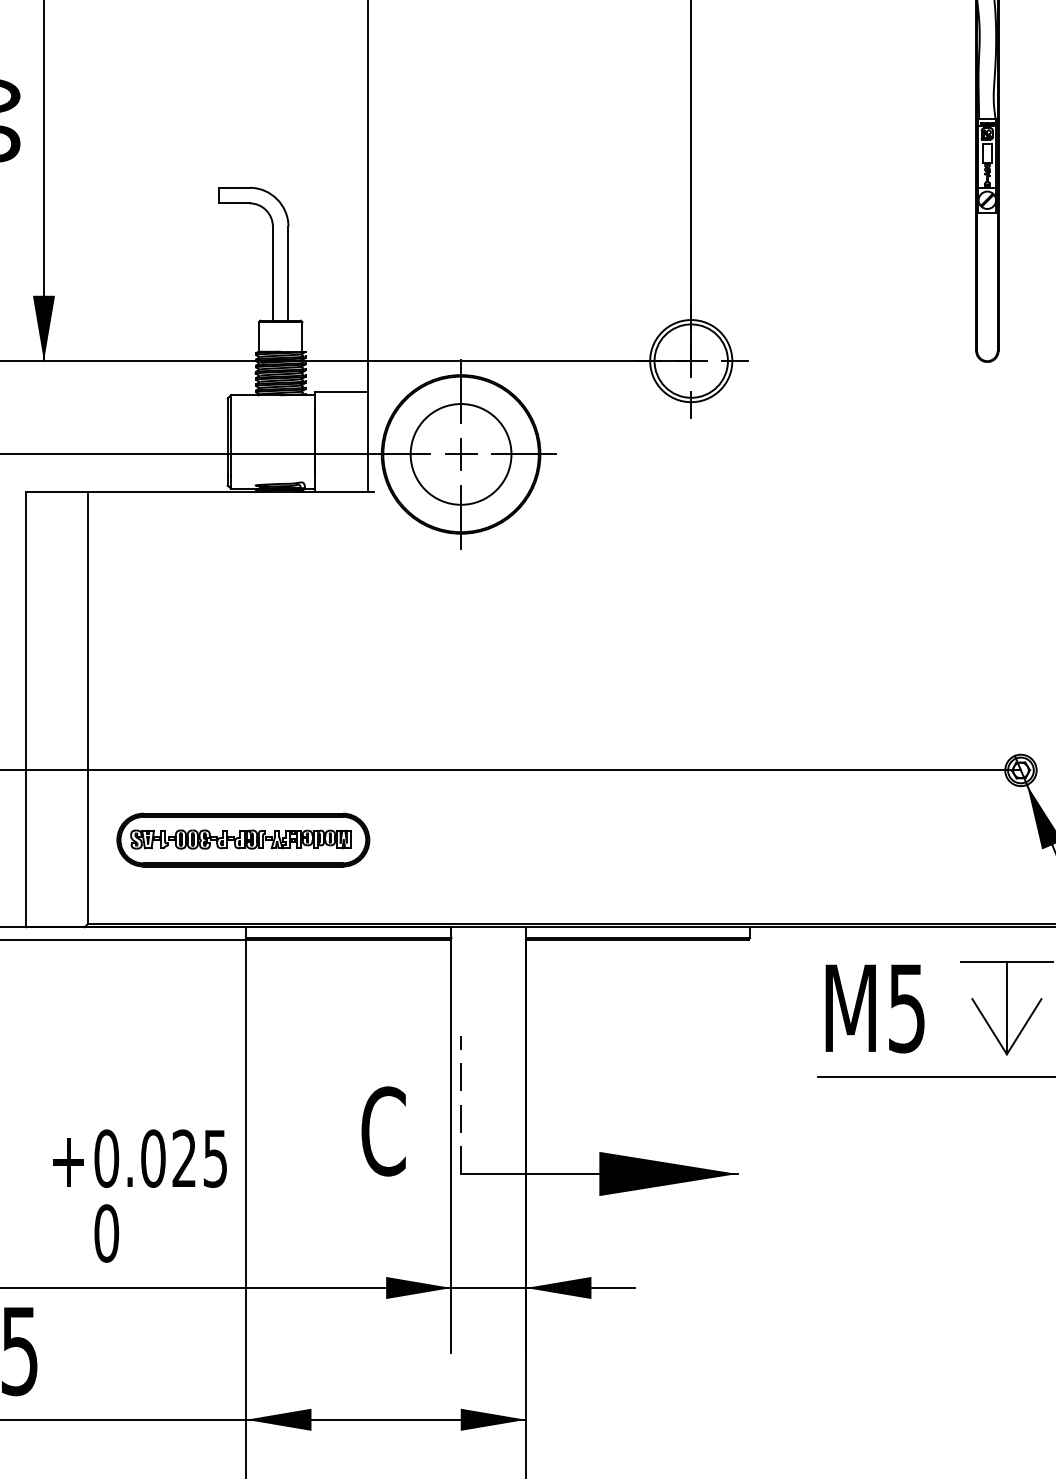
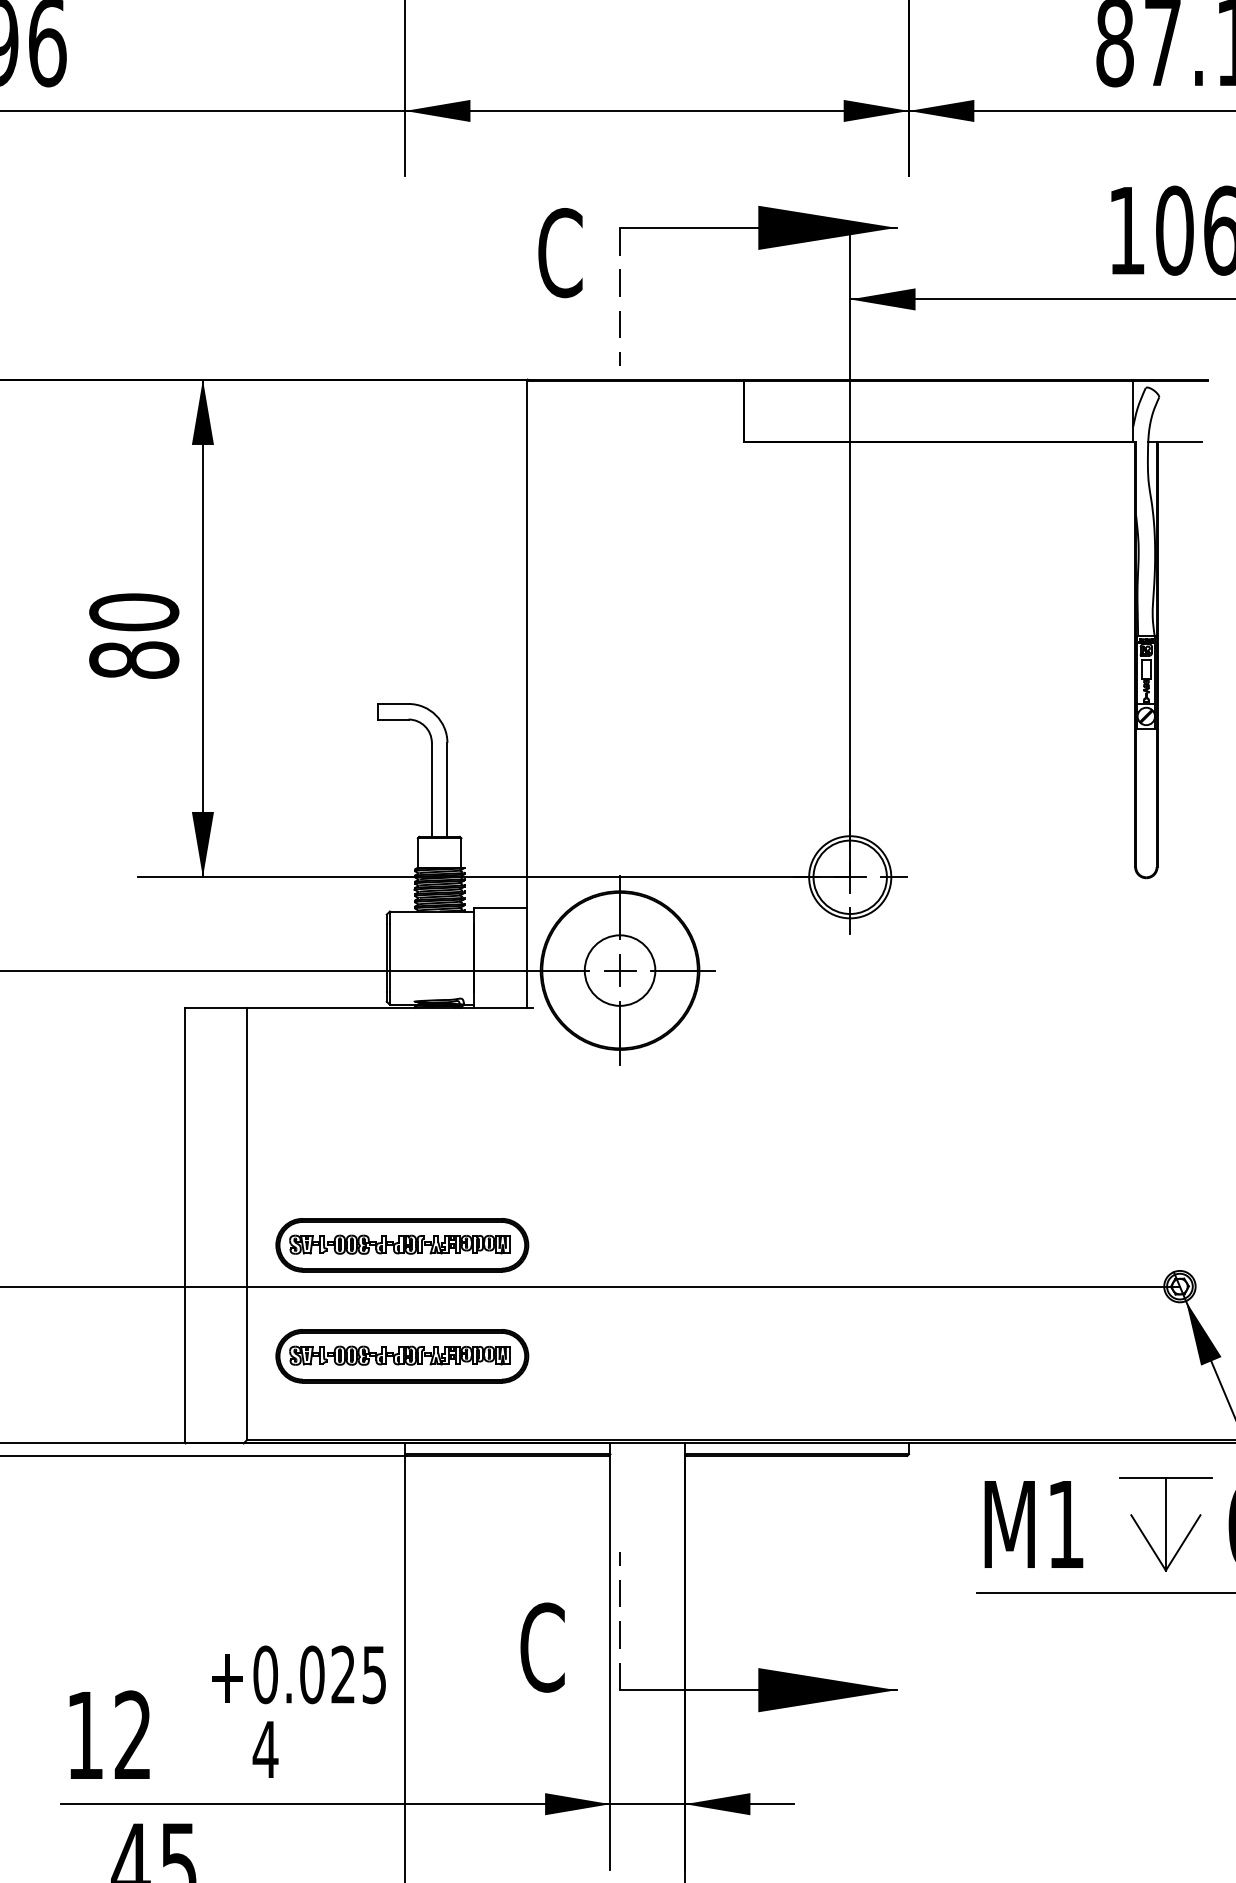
circle: (460, 454) -> (619, 970), size x0.7
part: (243, 729) -> (402, 1245), added
text: (906, 1009) -> (1065, 1525), M5 -> M1
text: (106, 1233) -> (265, 1749), 0 -> 4

